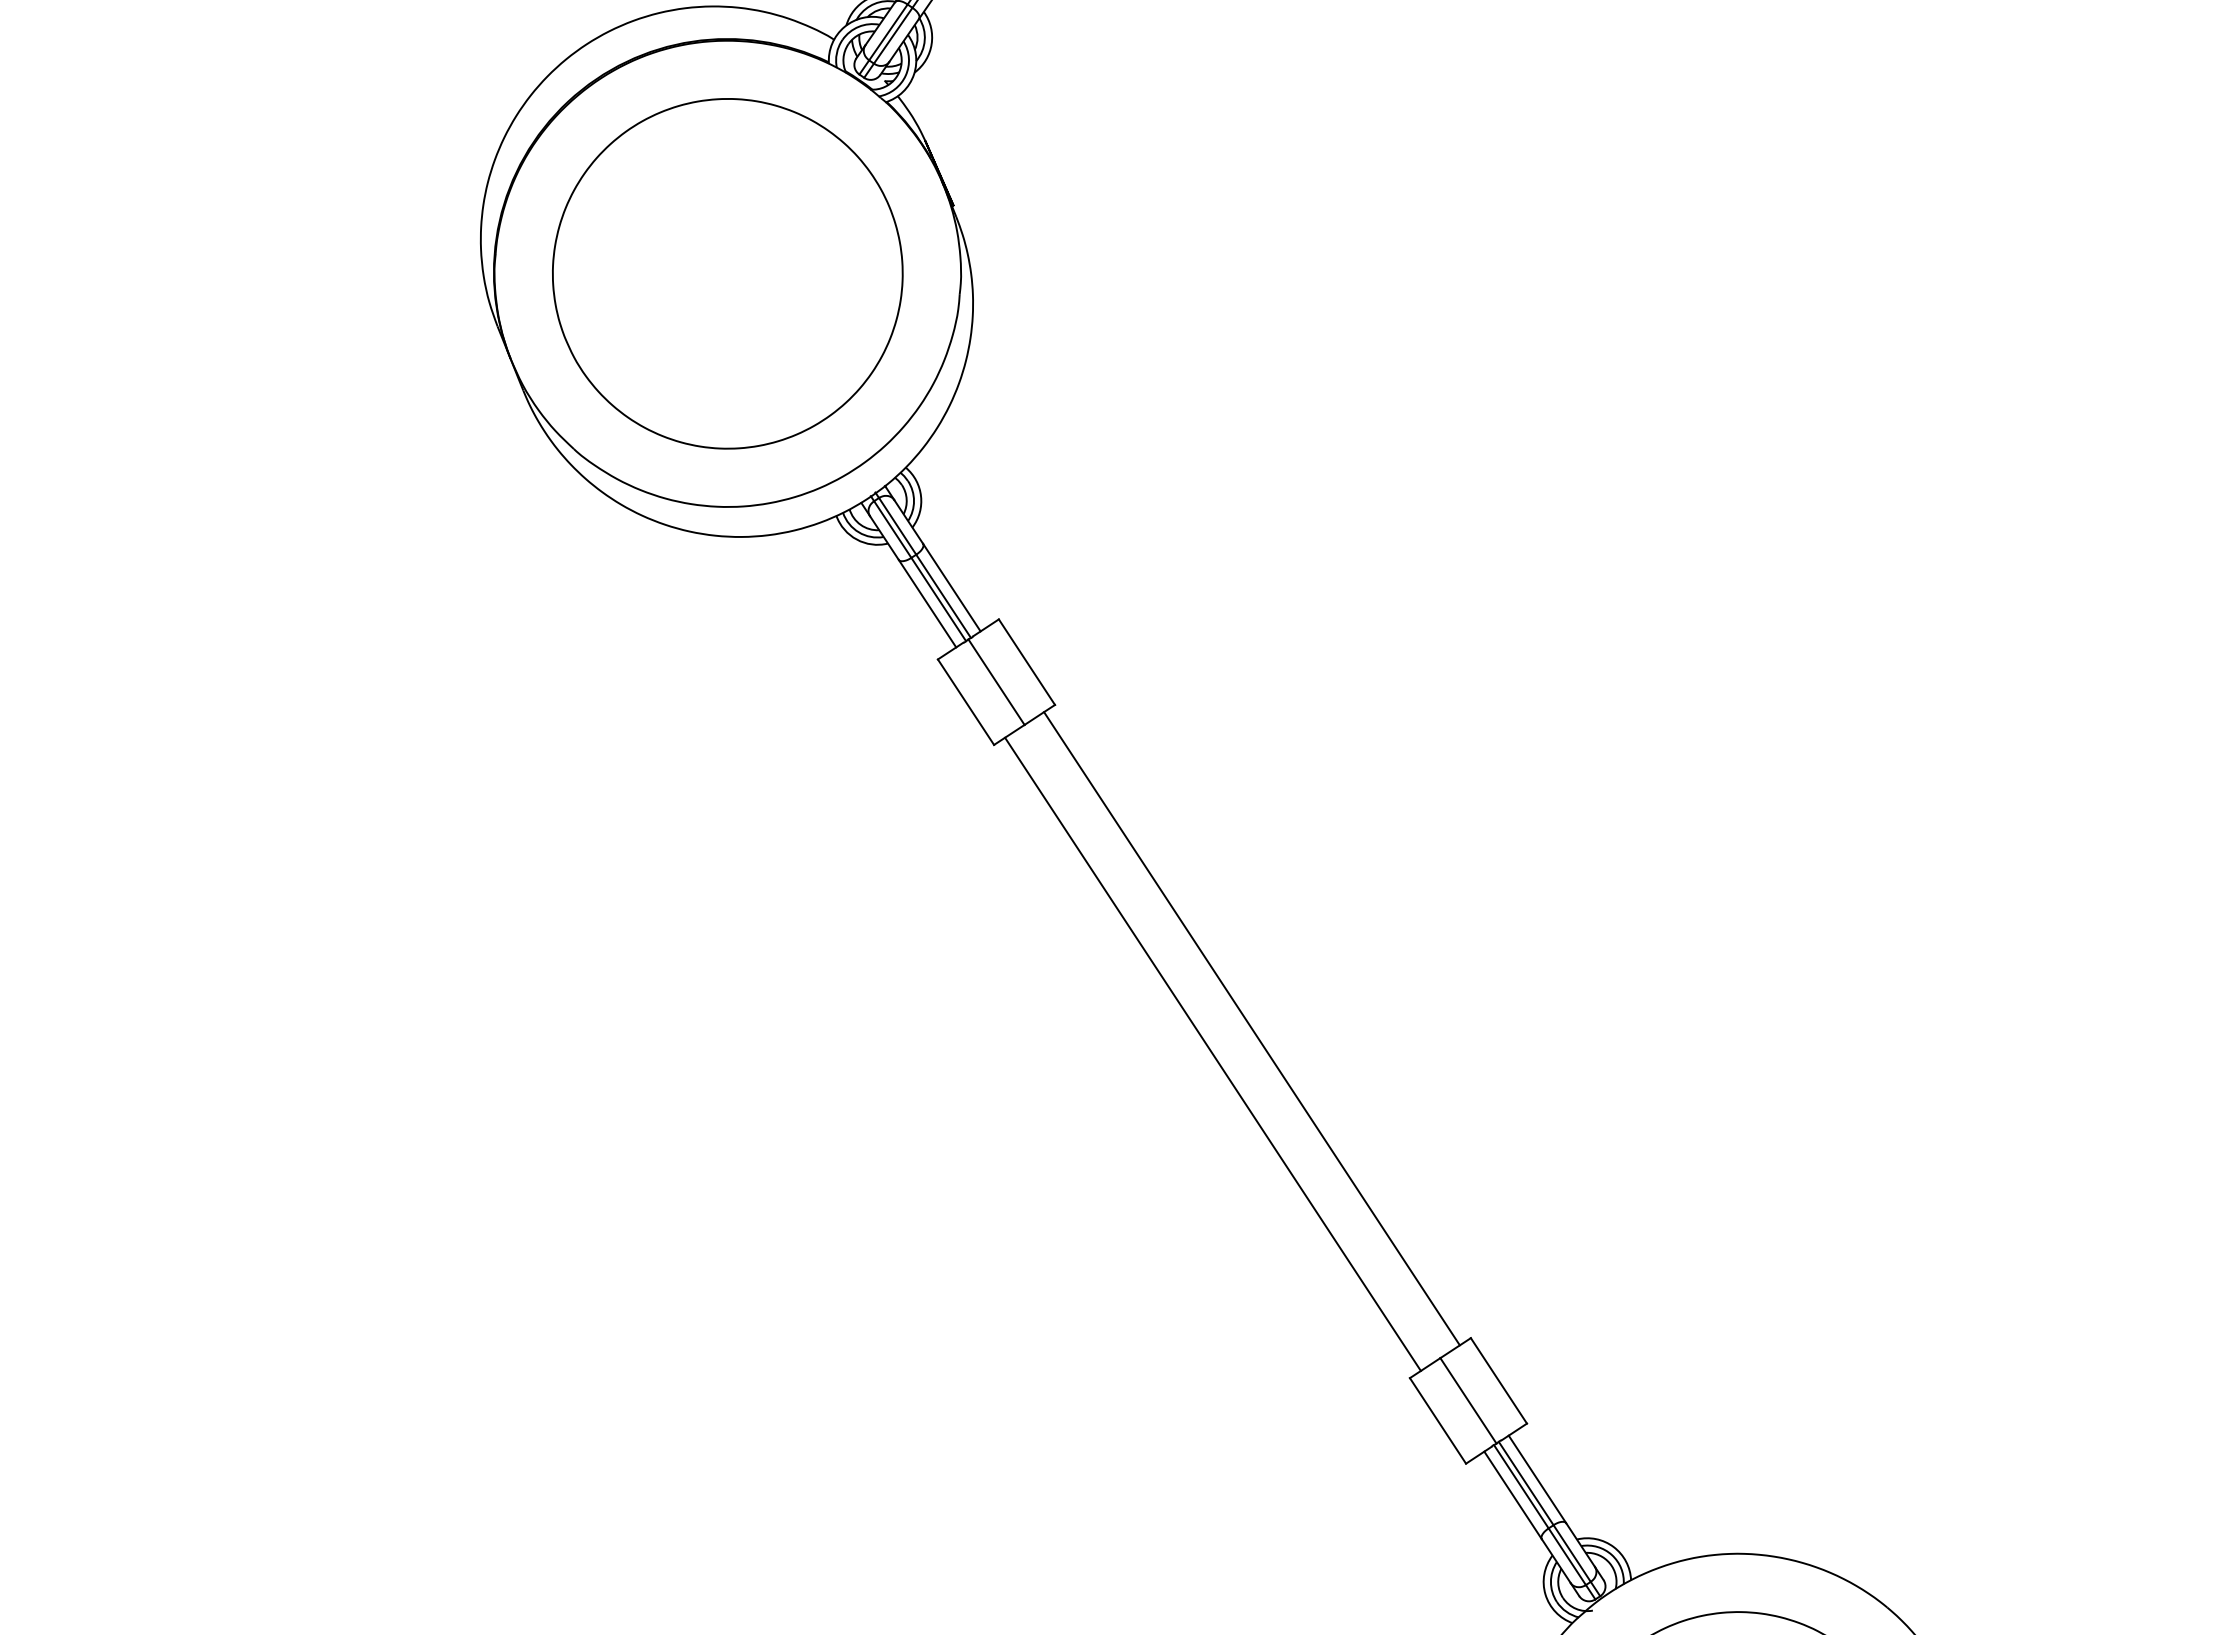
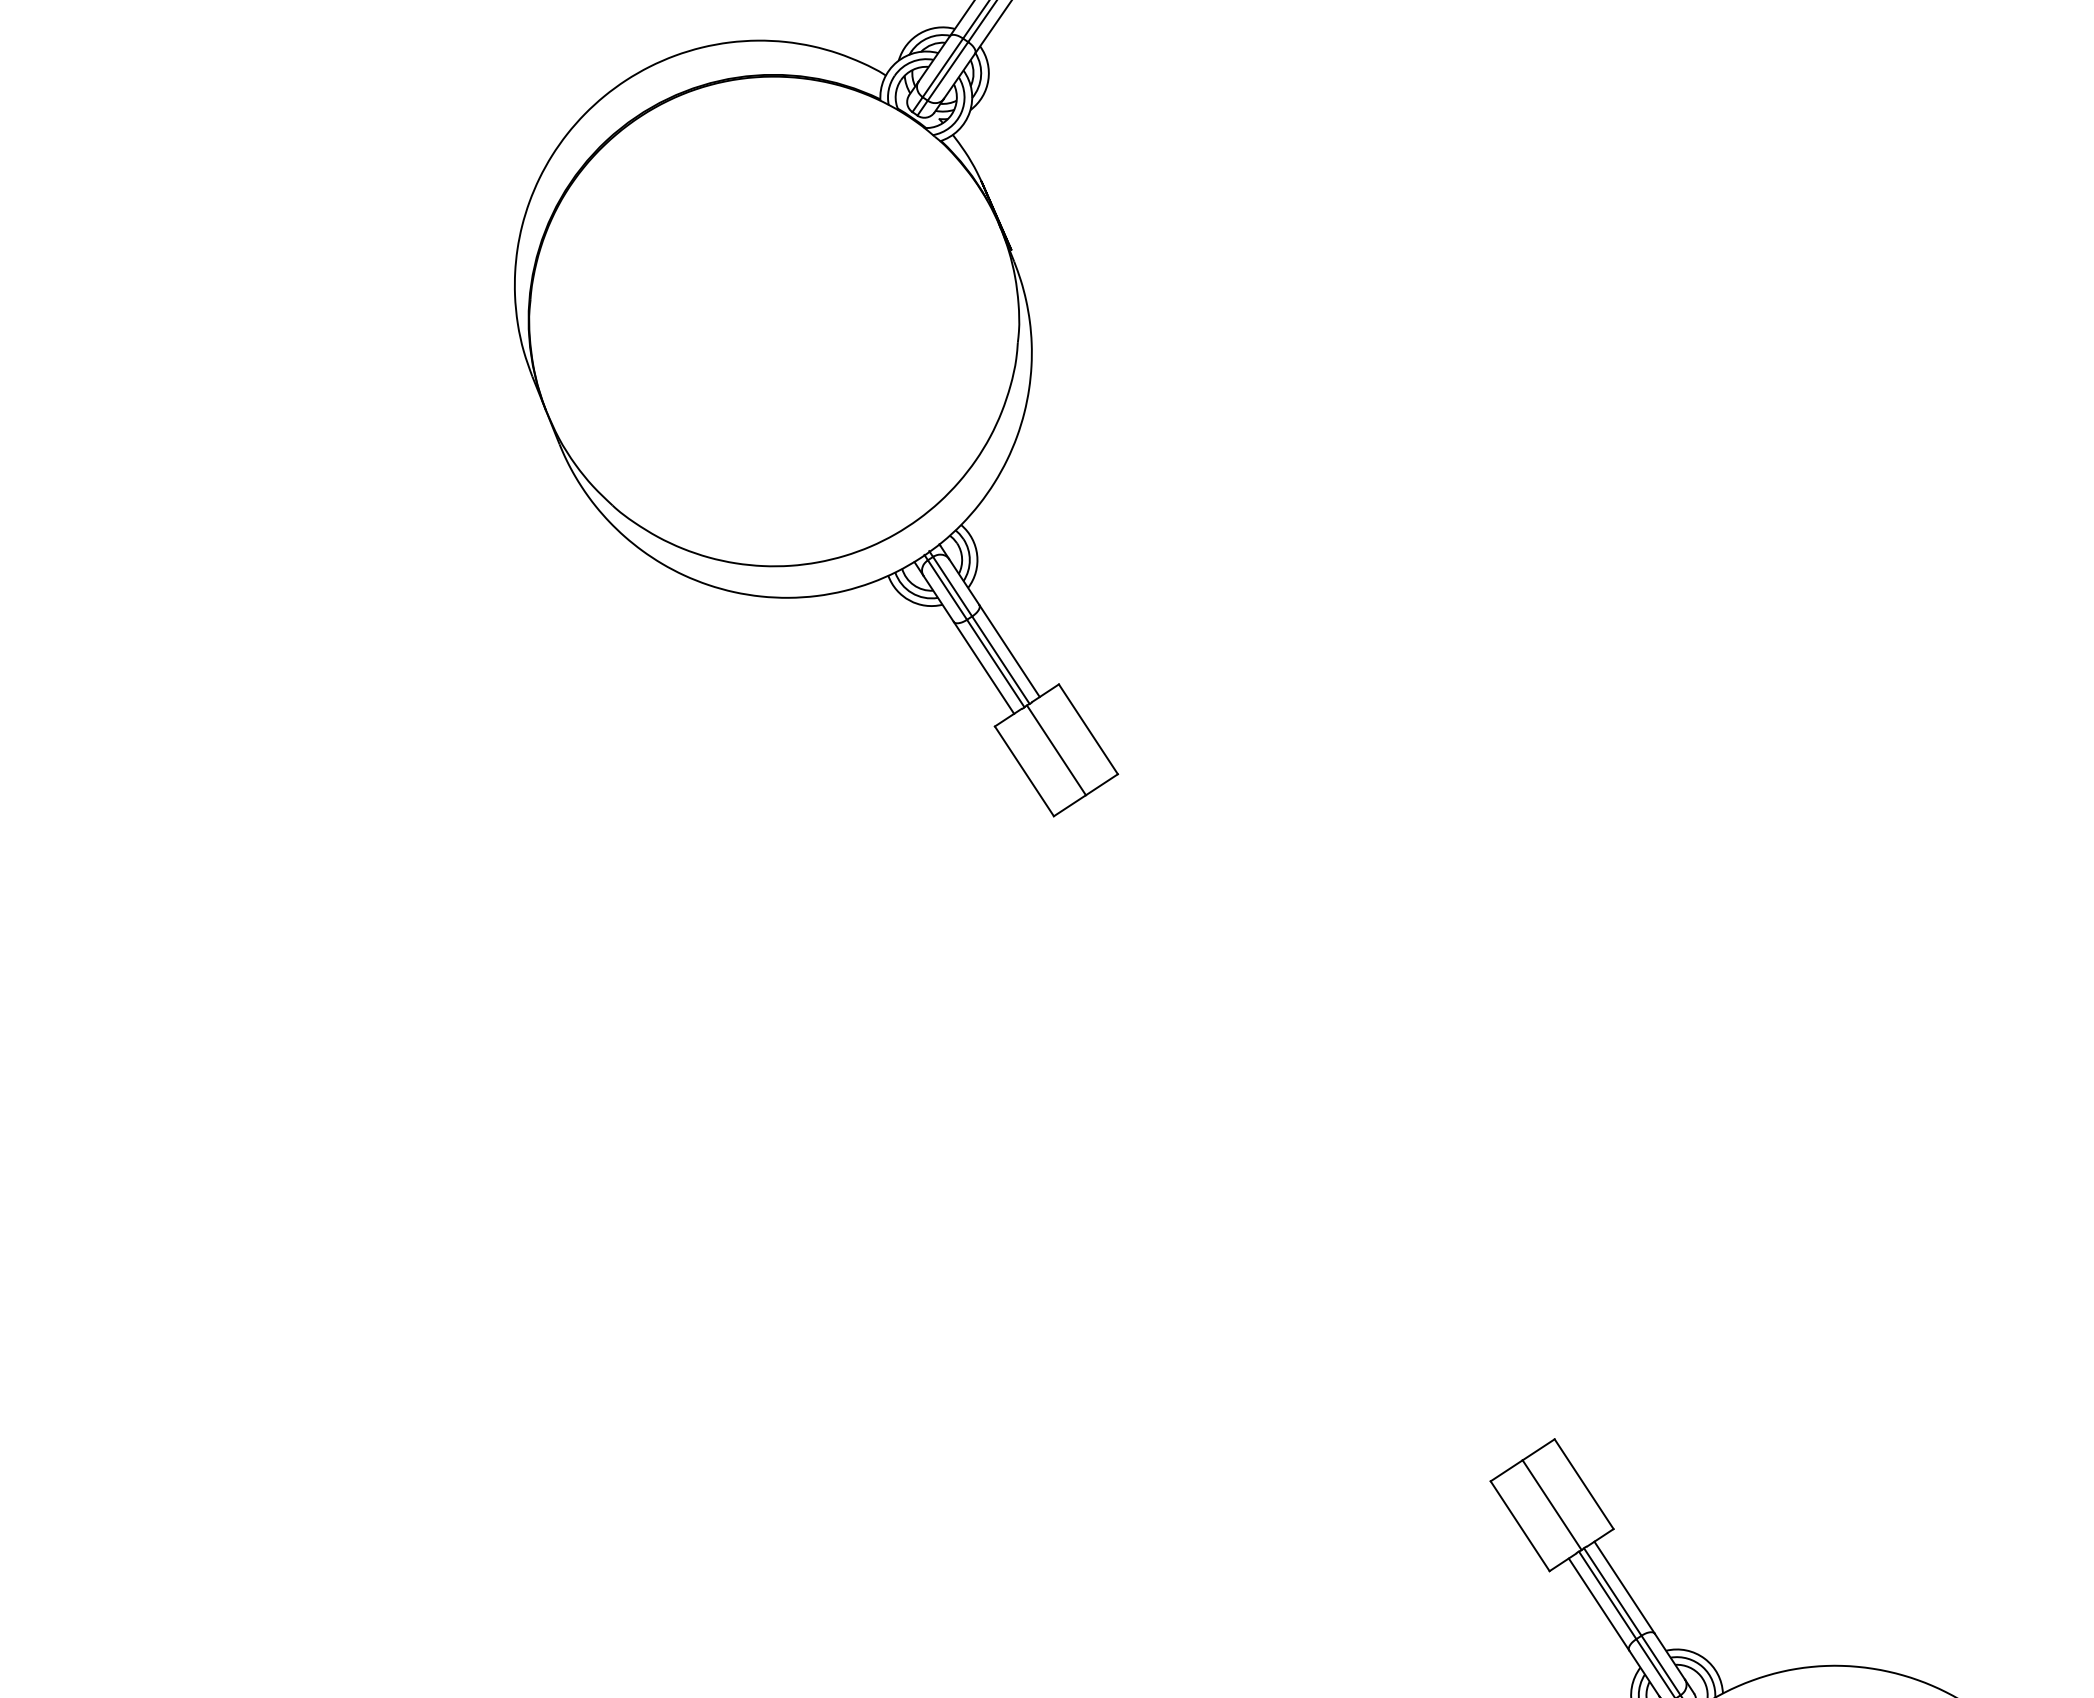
part: (727, 273) -> (773, 321), removed
line: (1251, 1028) -> (1324, 1114), removed
line: (1212, 1053) -> (1283, 1140), removed

